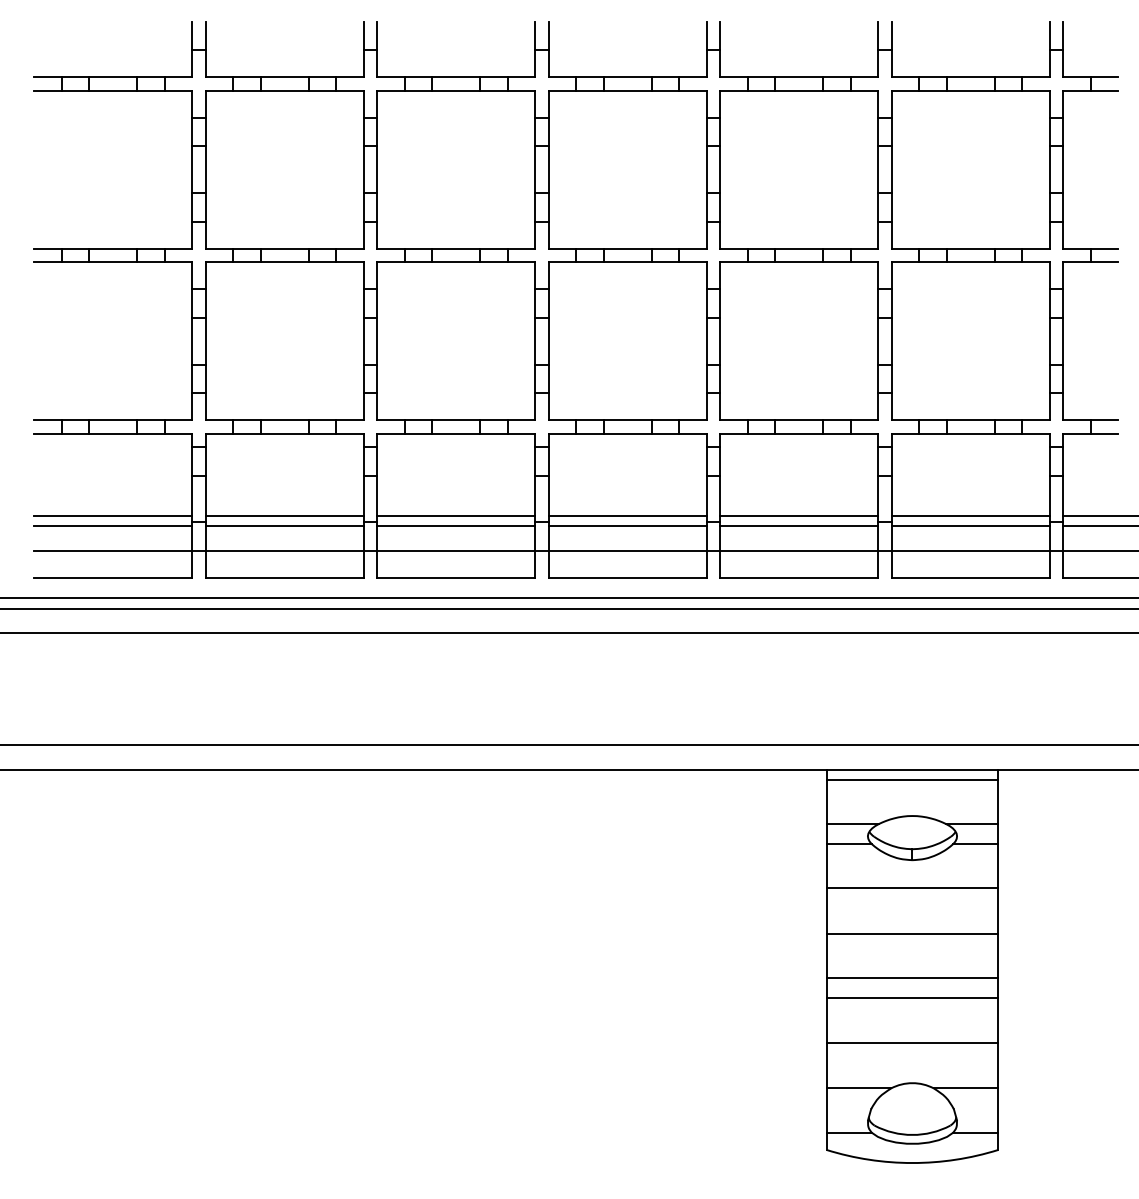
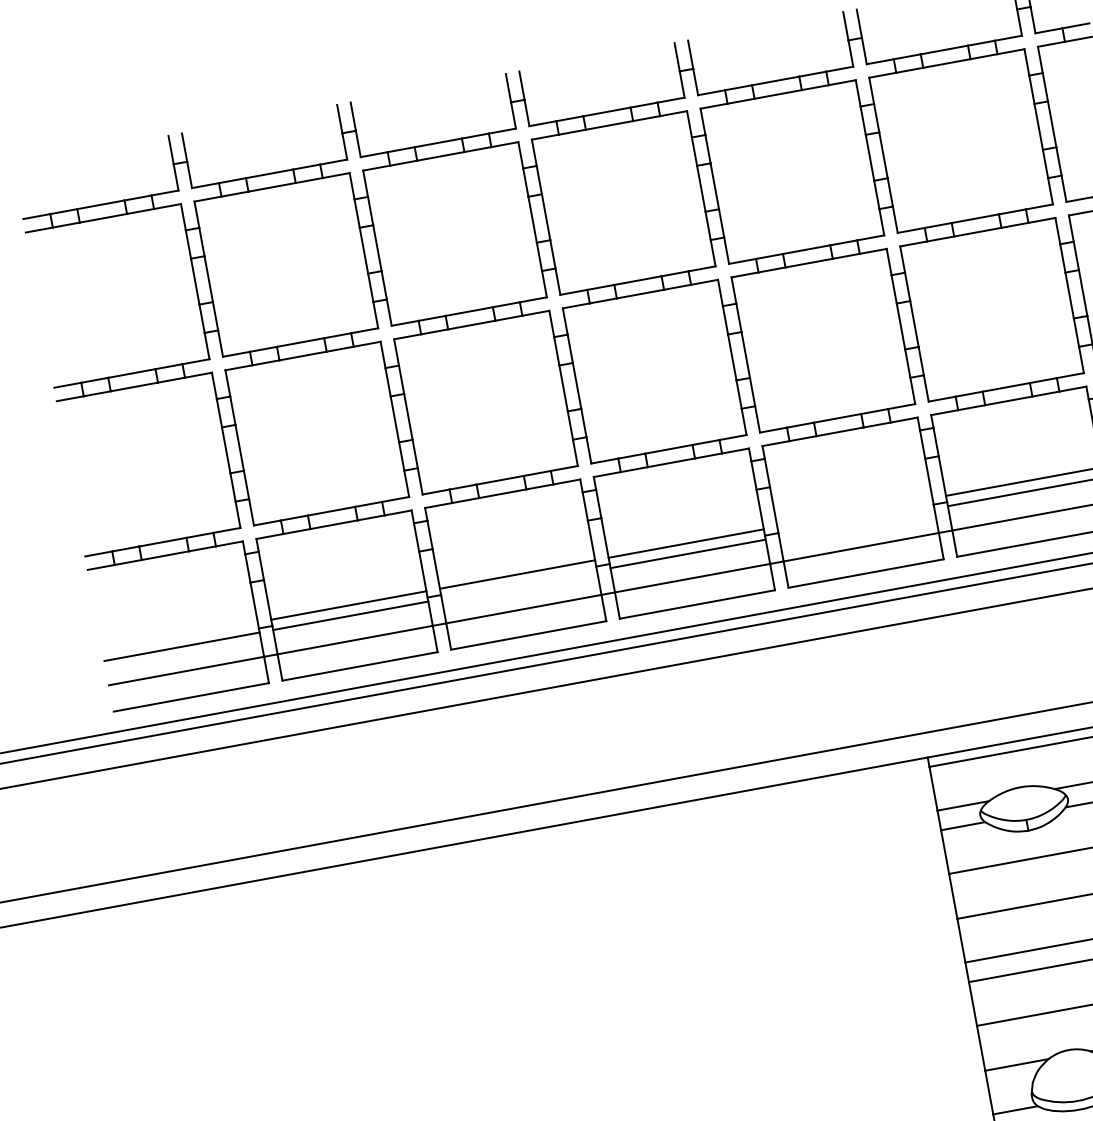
line: (113, 515) -> (180, 635), removed
line: (799, 515) -> (855, 512), removed
line: (456, 526) -> (519, 584), removed
line: (799, 526) -> (857, 522), removed

